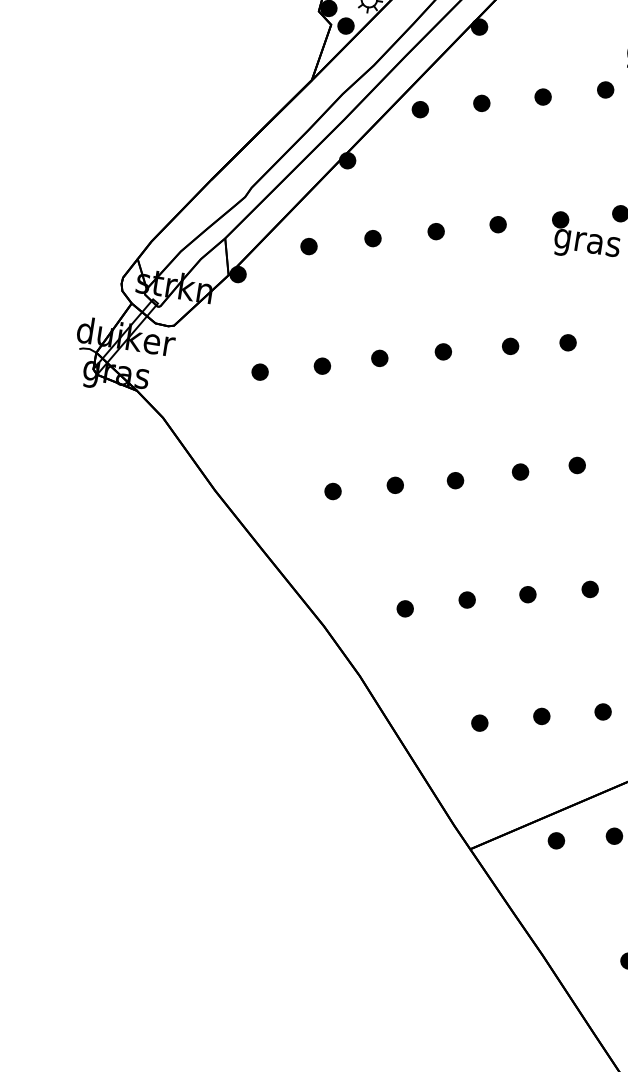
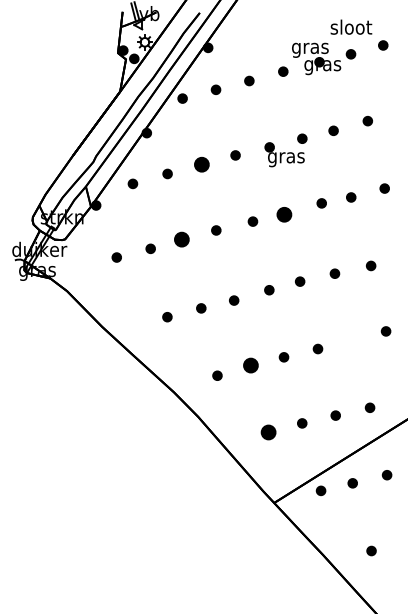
part: (435, 231) -> (201, 164), size x1.6
part: (568, 342) -> (284, 214), size x1.6
part: (379, 358) -> (181, 239), size x1.6
part: (466, 599) -> (250, 365), size x1.6
part: (479, 723) -> (268, 432), size x1.6

